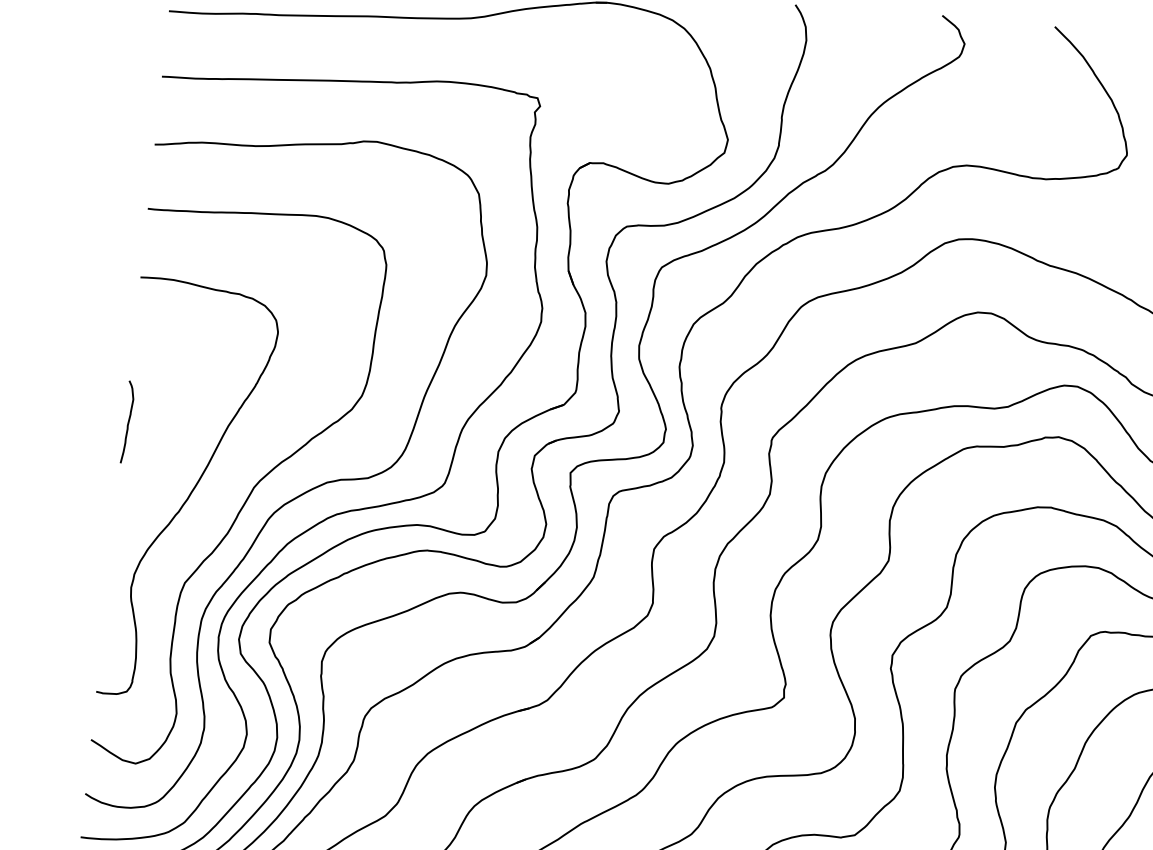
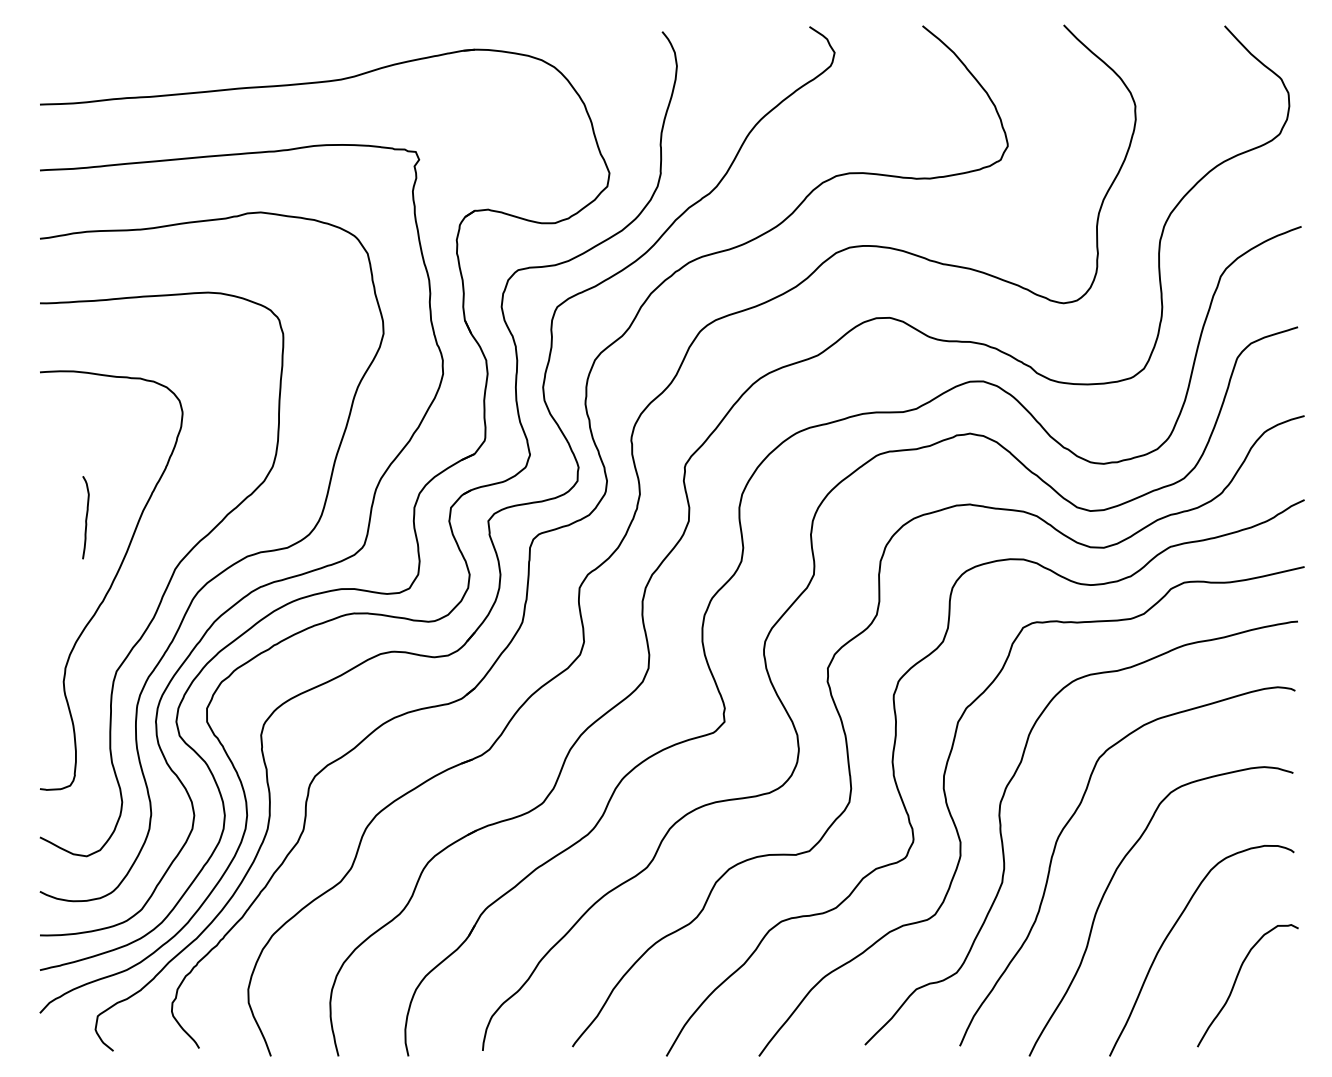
curve: (127, 421) -> (85, 517), moved

